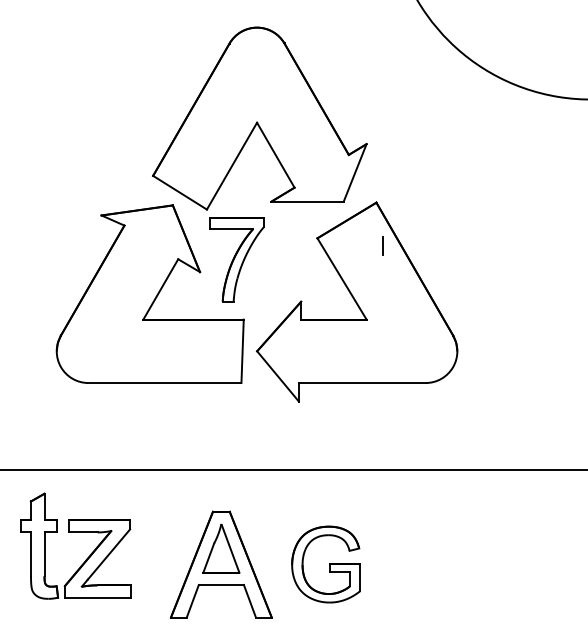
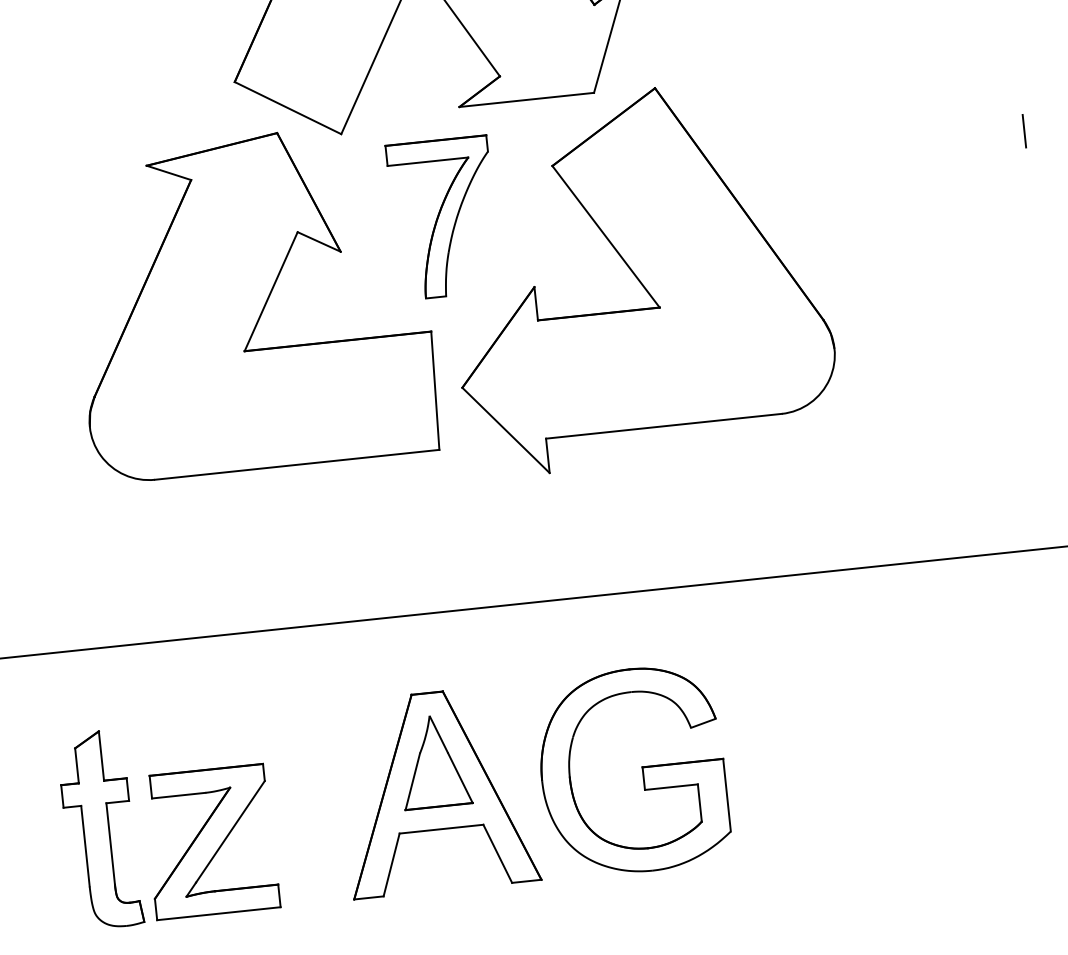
line: (382, 245) -> (1024, 129), moved
part: (236, 259) -> (443, 217), moved
part: (75, 532) -> (163, 797), moved
part: (325, 564) -> (631, 770), size x1.43

